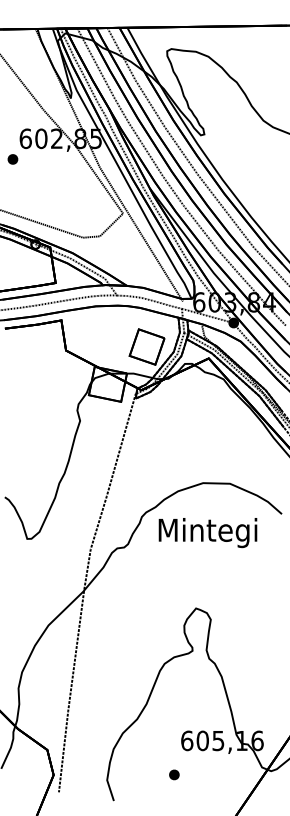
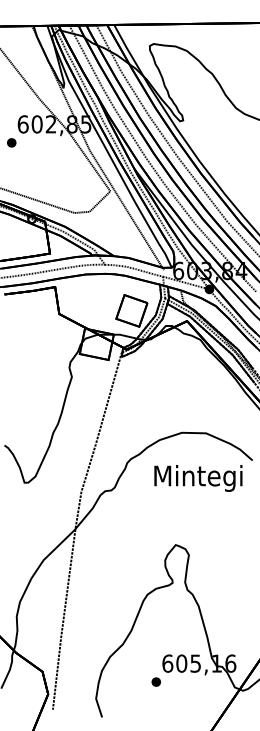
text: (208, 533) -> (198, 478), moved
part: (173, 774) -> (155, 681), moved

